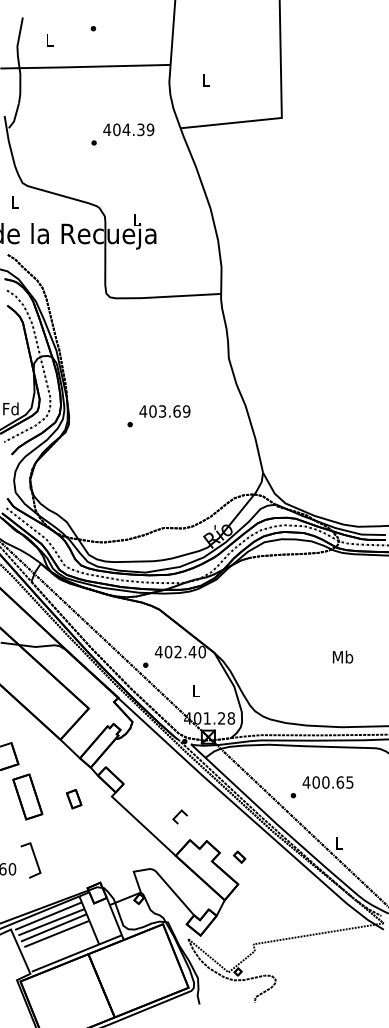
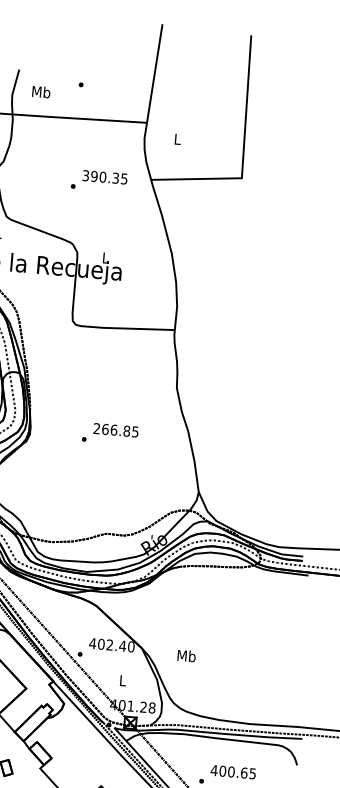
text: (49, 40) -> (41, 92), L -> Mb
text: (128, 129) -> (104, 177), 404.39 -> 390.35
text: (164, 411) -> (115, 430), 403.69 -> 266.85
text: (343, 656) -> (187, 655), moved

